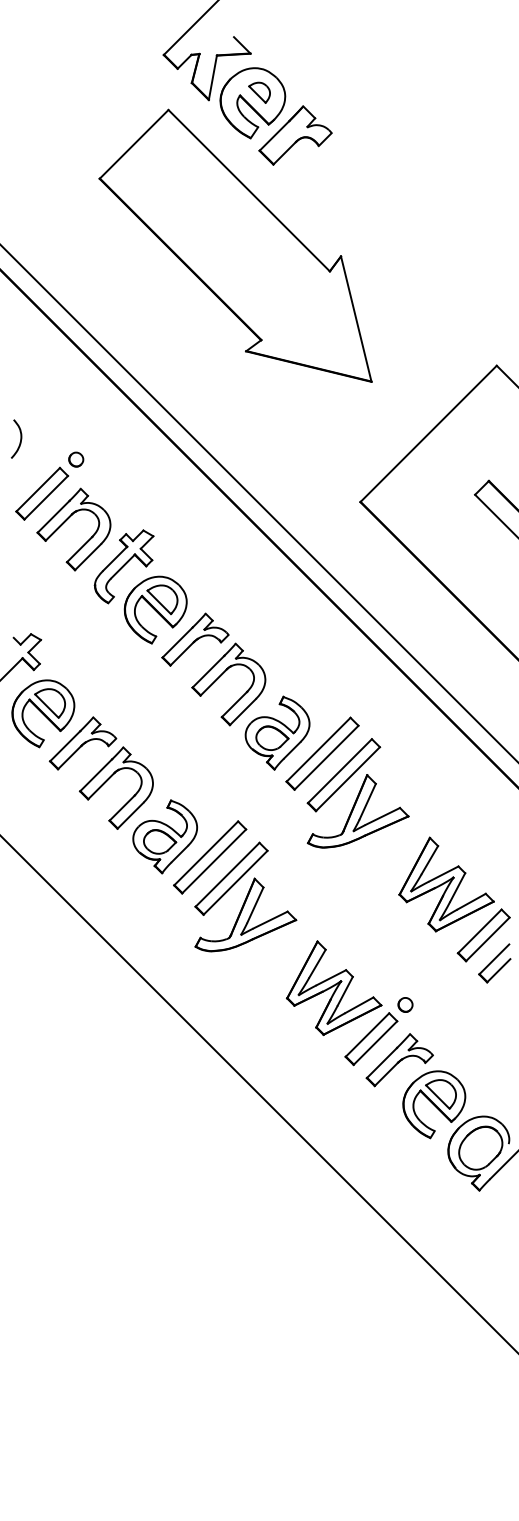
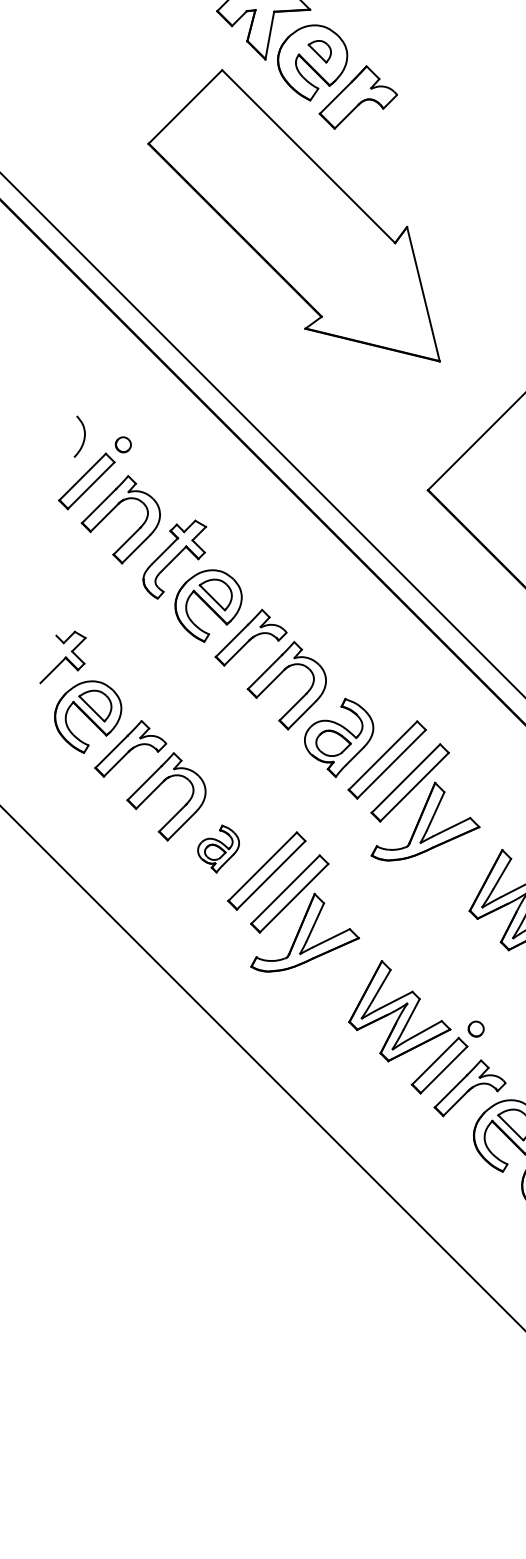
curve: (20, 438) -> (84, 436), moved
part: (164, 836) -> (217, 848), size x0.6

